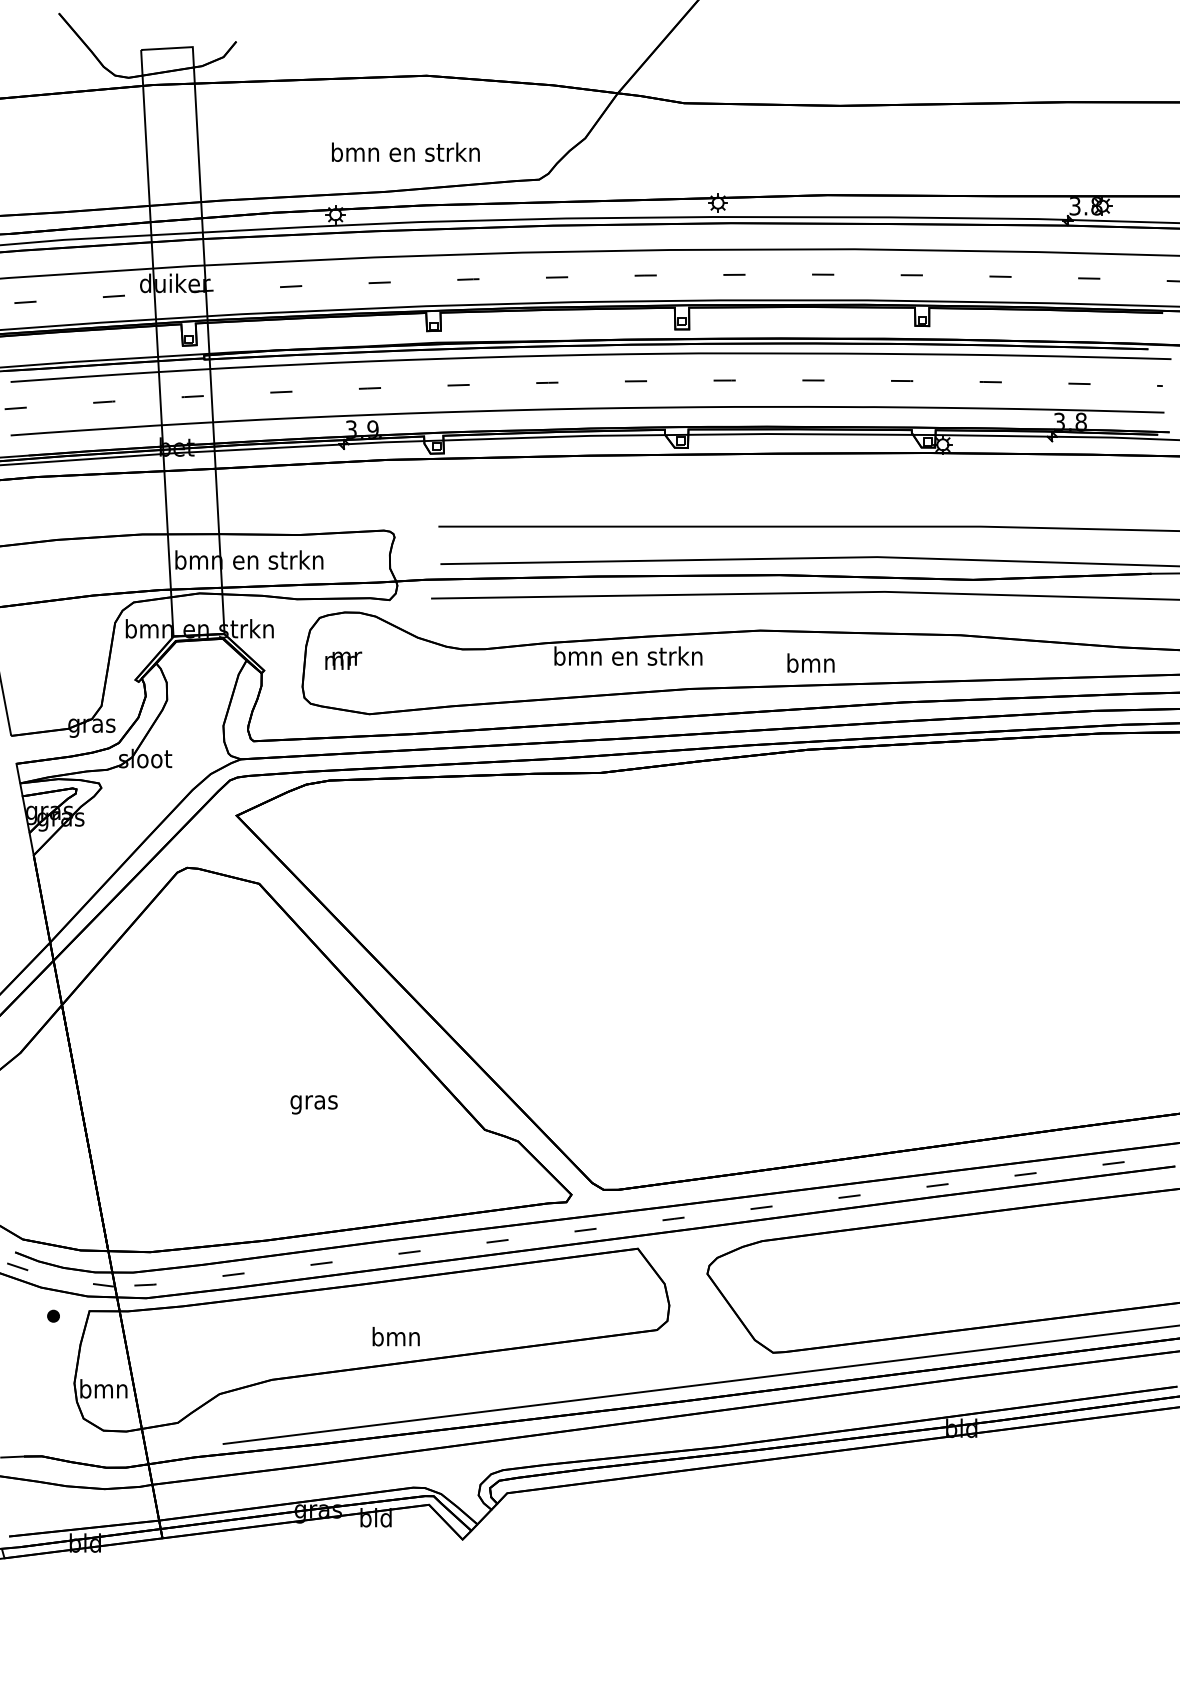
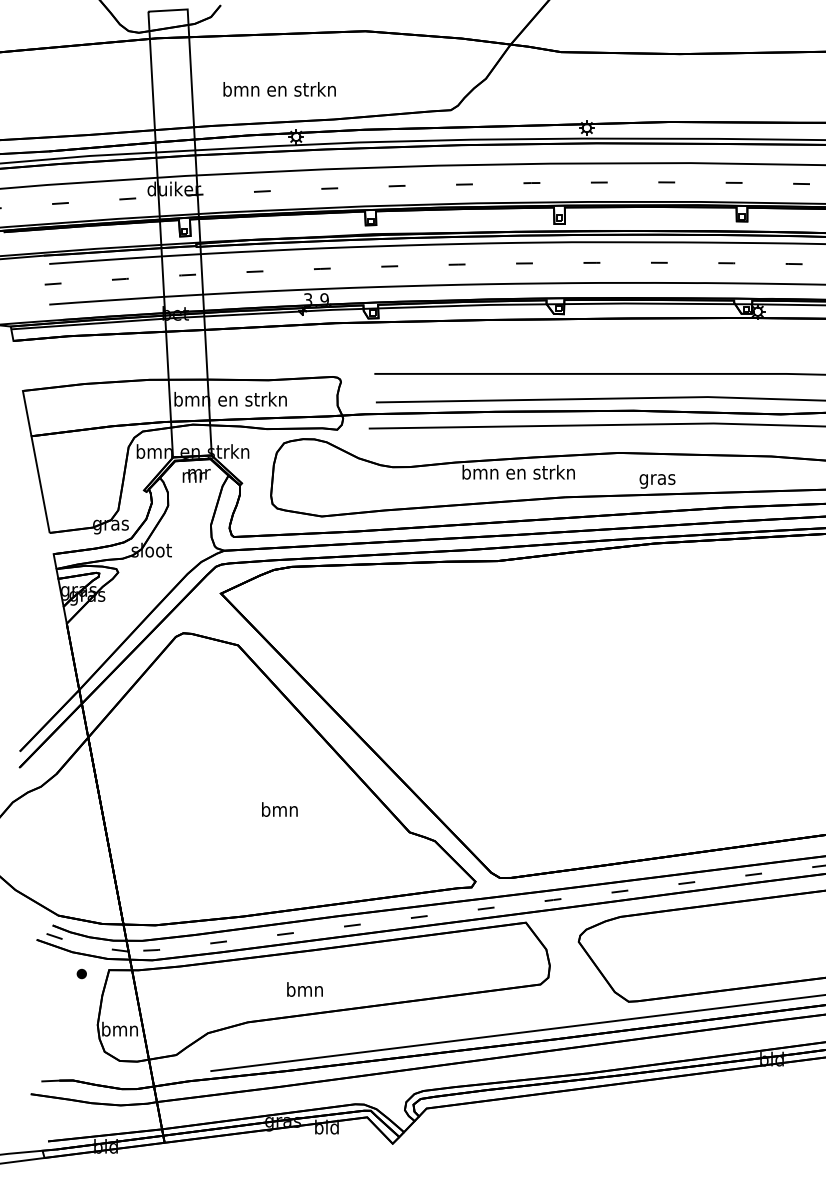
text: (405, 151) -> (279, 88), moved
text: (343, 660) -> (196, 475), moved
text: (810, 665) -> (657, 479), bmn -> gras
text: (313, 1102) -> (279, 811), gras -> bmn
text: (395, 1336) -> (304, 989), moved

